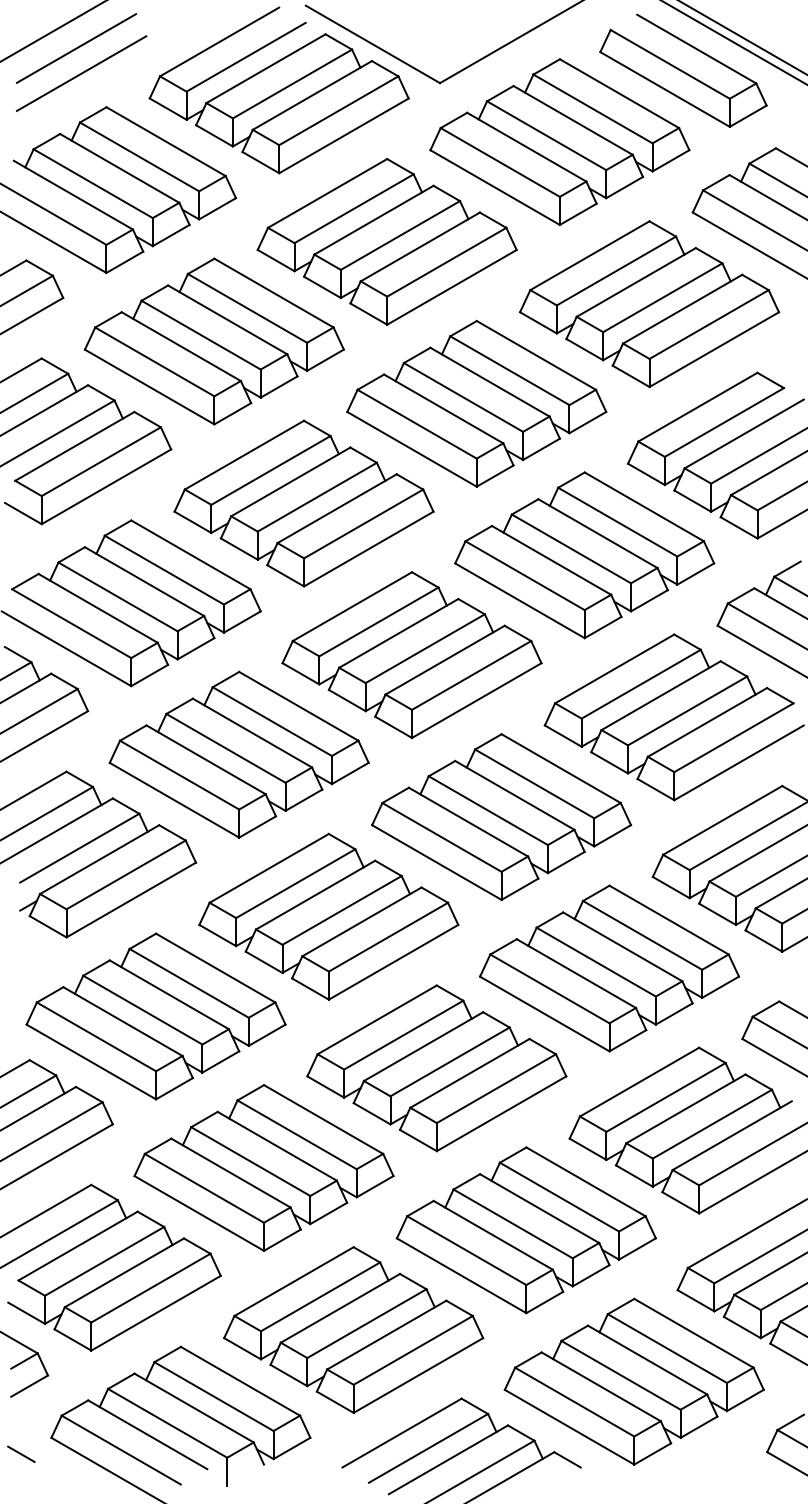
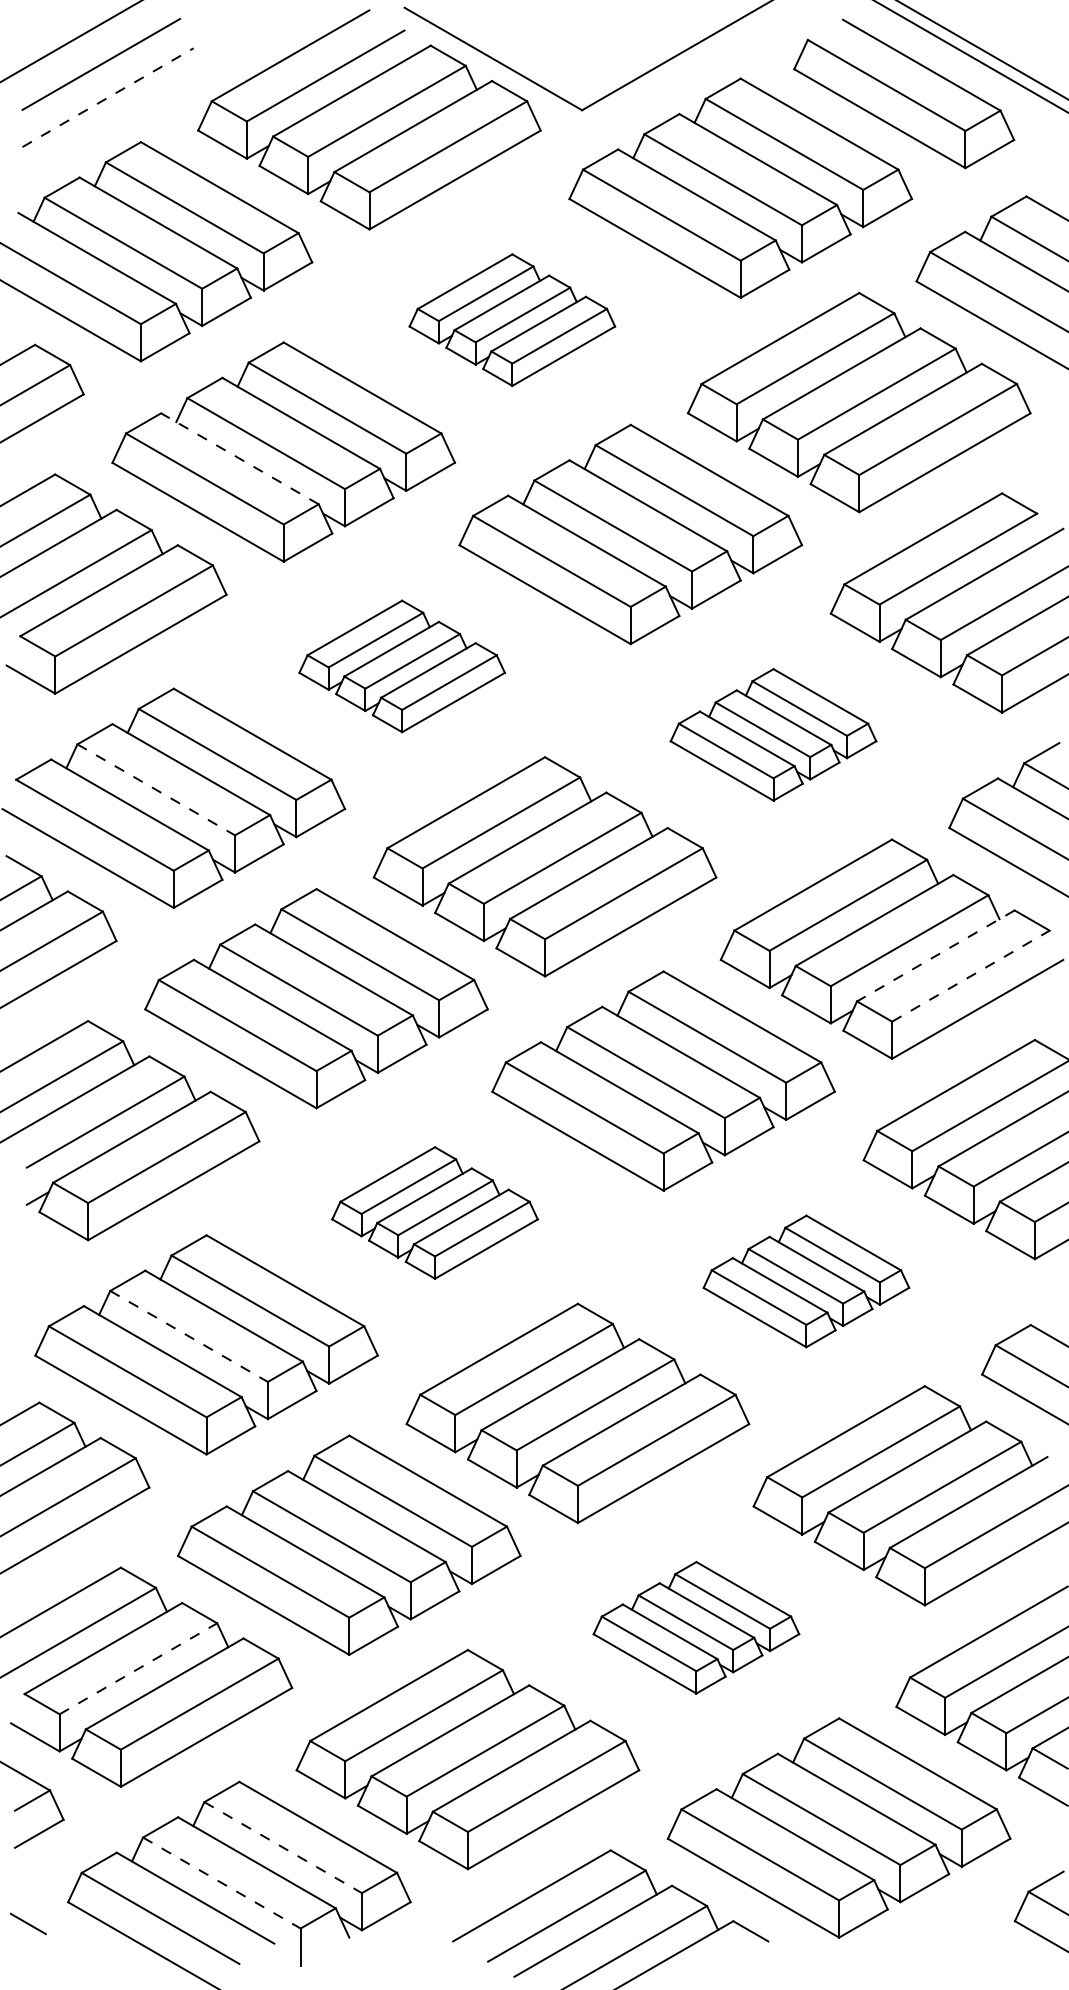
line: (81, 73) -> (108, 97), solid -> dashed
part: (387, 241) -> (512, 319), size x0.6
line: (180, 346) -> (239, 458), solid -> dashed
part: (303, 503) -> (401, 666), size x0.6
part: (584, 555) -> (773, 734), size x0.6
line: (118, 596) -> (156, 789), solid -> dashed
line: (707, 722) -> (935, 955), solid -> dashed
line: (733, 738) -> (970, 976), solid -> dashed
part: (328, 916) -> (434, 1212), size x0.6
part: (609, 968) -> (806, 1281), size x0.6
line: (143, 1010) -> (189, 1336), solid -> dashed
part: (526, 1230) -> (696, 1627), size x0.6
line: (104, 1261) -> (138, 1668), solid -> dashed
line: (214, 1396) -> (283, 1847), solid -> dashed
line: (167, 1423) -> (221, 1883), solid -> dashed

